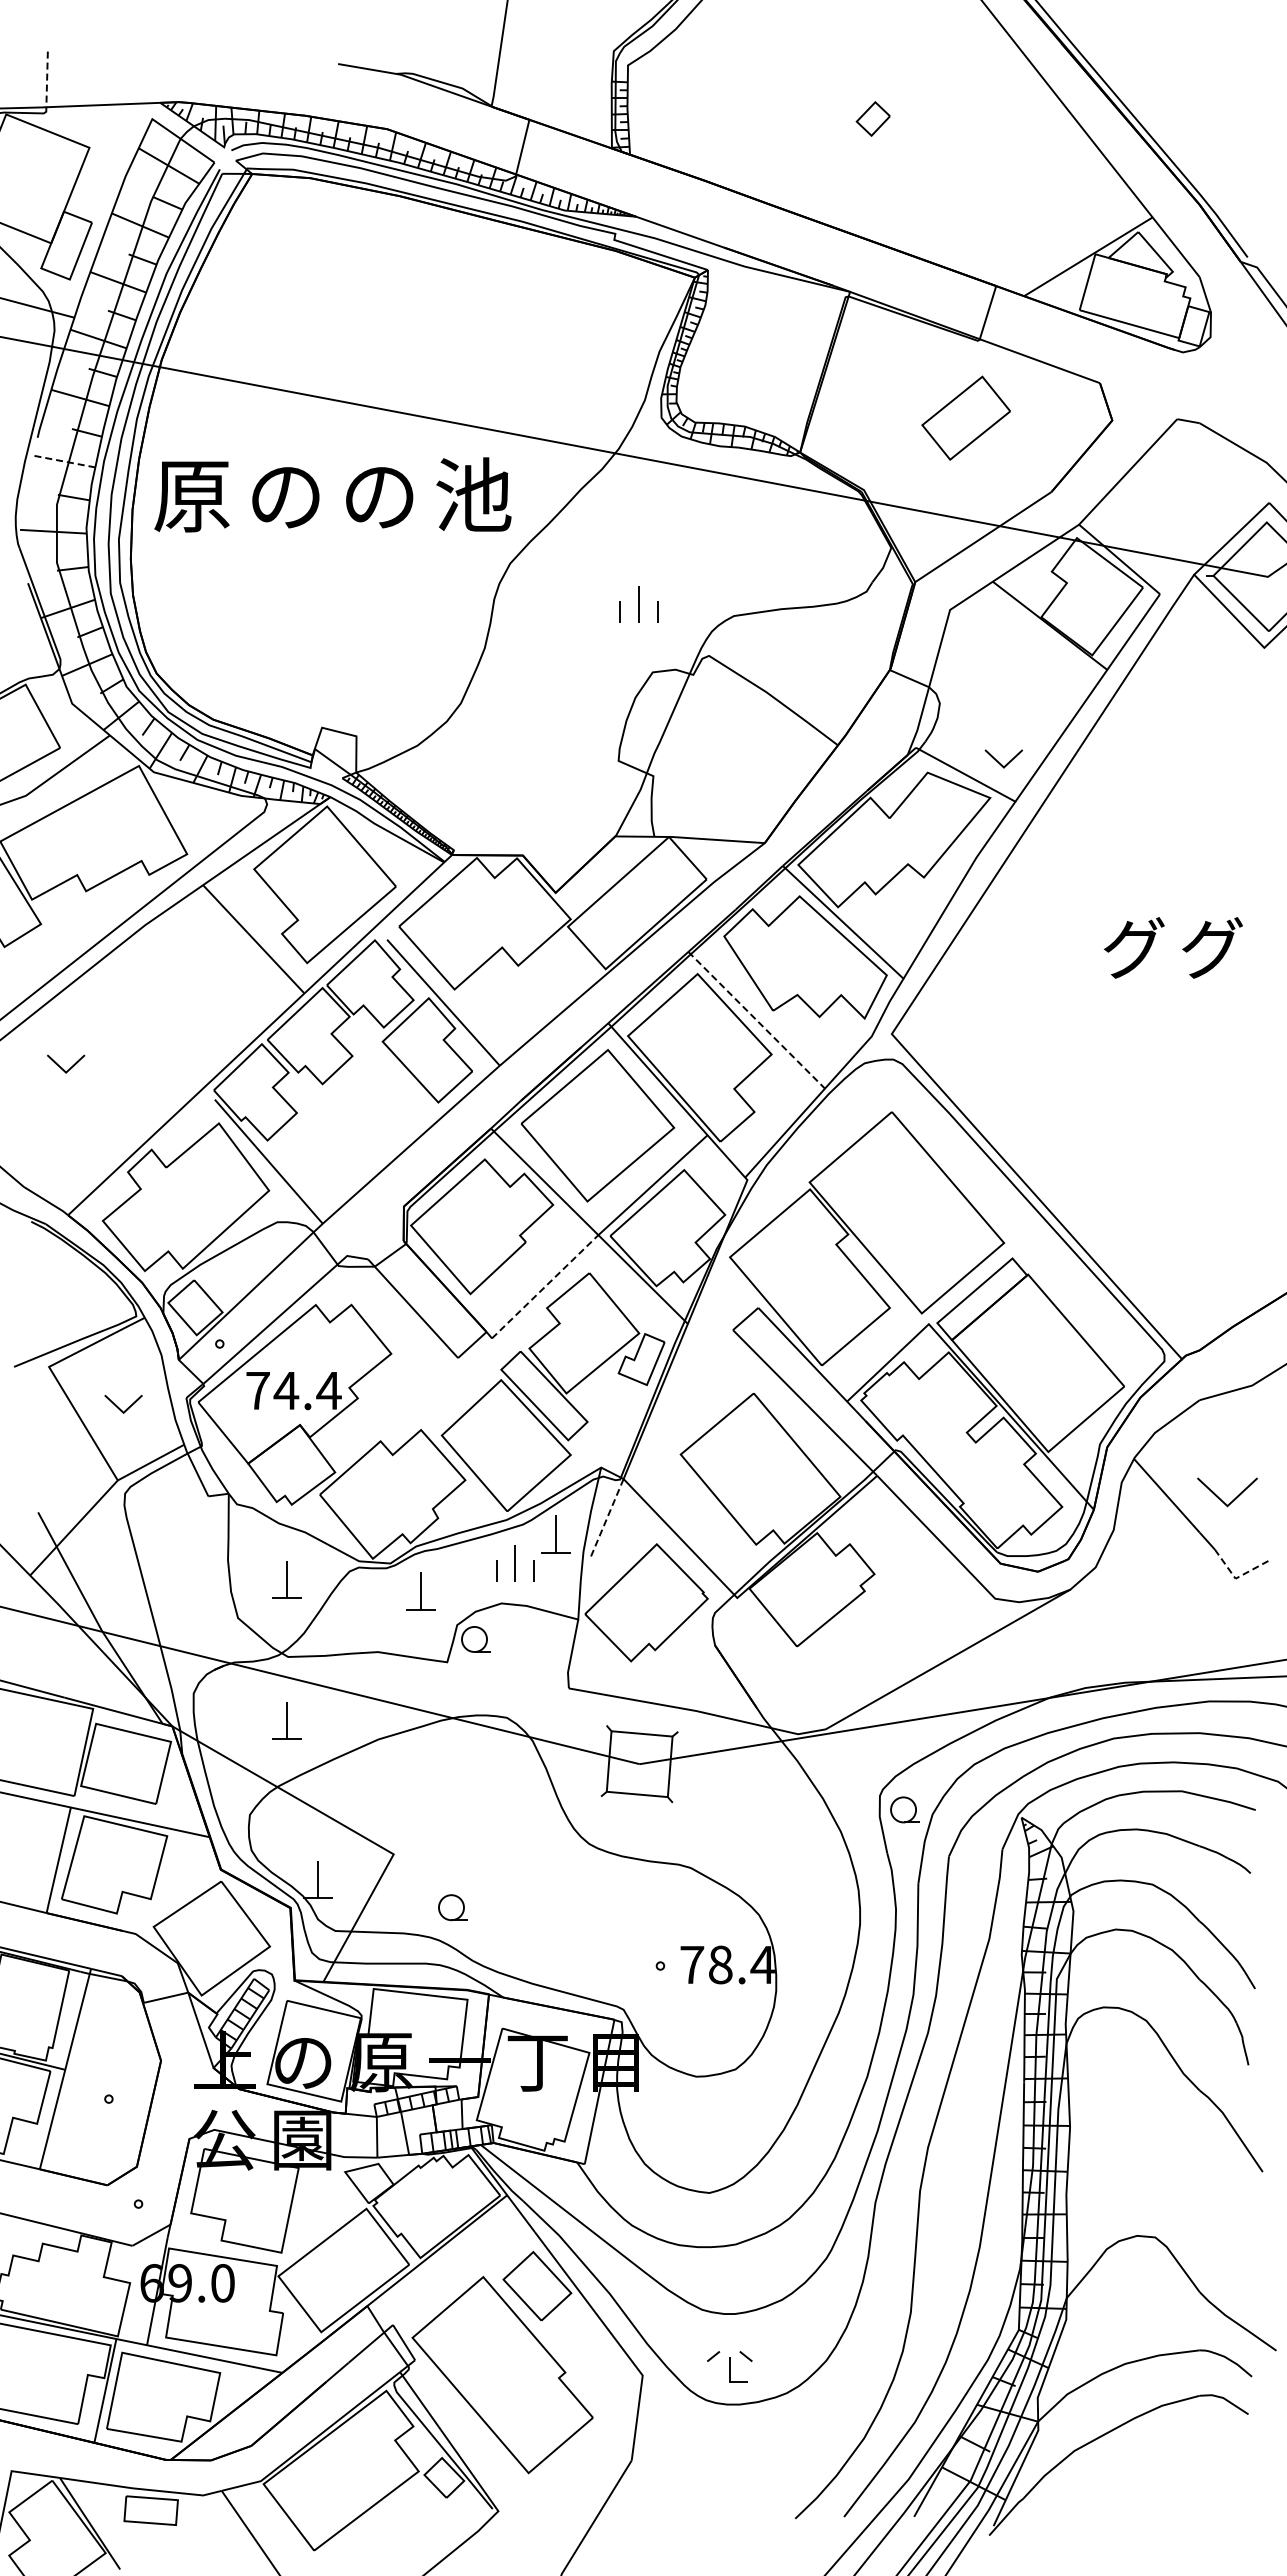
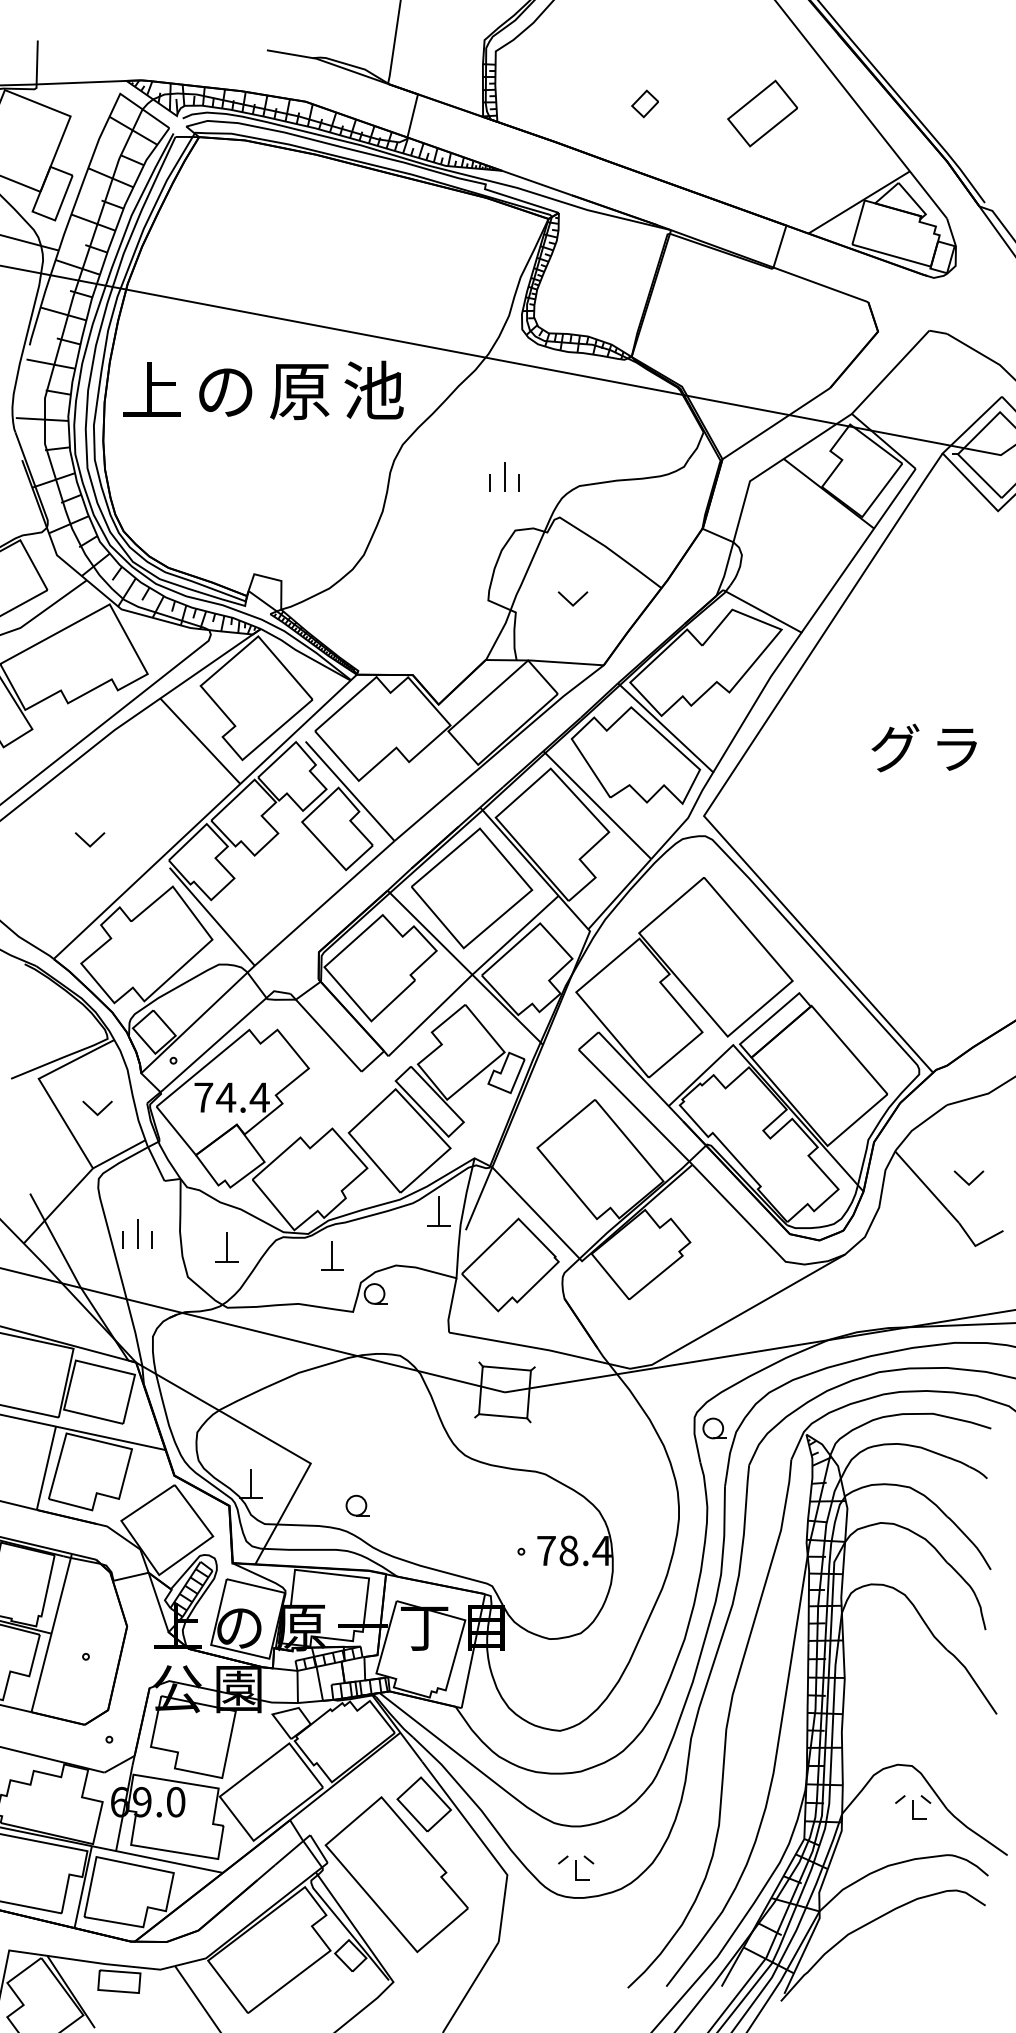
line: (47, 79) -> (37, 62), dashed -> solid
part: (872, 118) -> (644, 103), moved
part: (965, 417) -> (762, 113), moved
line: (63, 461) -> (50, 364), dashed -> solid
text: (191, 495) -> (151, 390), 原 -> 上
text: (379, 496) -> (299, 391), の -> 原
part: (1003, 758) -> (572, 598), moved
text: (1212, 947) -> (957, 747), グ -> ラ
line: (756, 1020) -> (597, 805), dashed -> solid
part: (66, 1063) -> (90, 839), moved
line: (545, 1286) -> (430, 1015), dashed -> solid
part: (1227, 1492) -> (969, 1177), size x0.62
line: (606, 1519) -> (478, 1199), dashed -> solid
part: (515, 1563) -> (137, 1233), moved
line: (1237, 1577) -> (976, 1245), dashed -> solid
part: (286, 1720) -> (226, 1357), removed
part: (1156, 2289) -> (912, 1807), added

